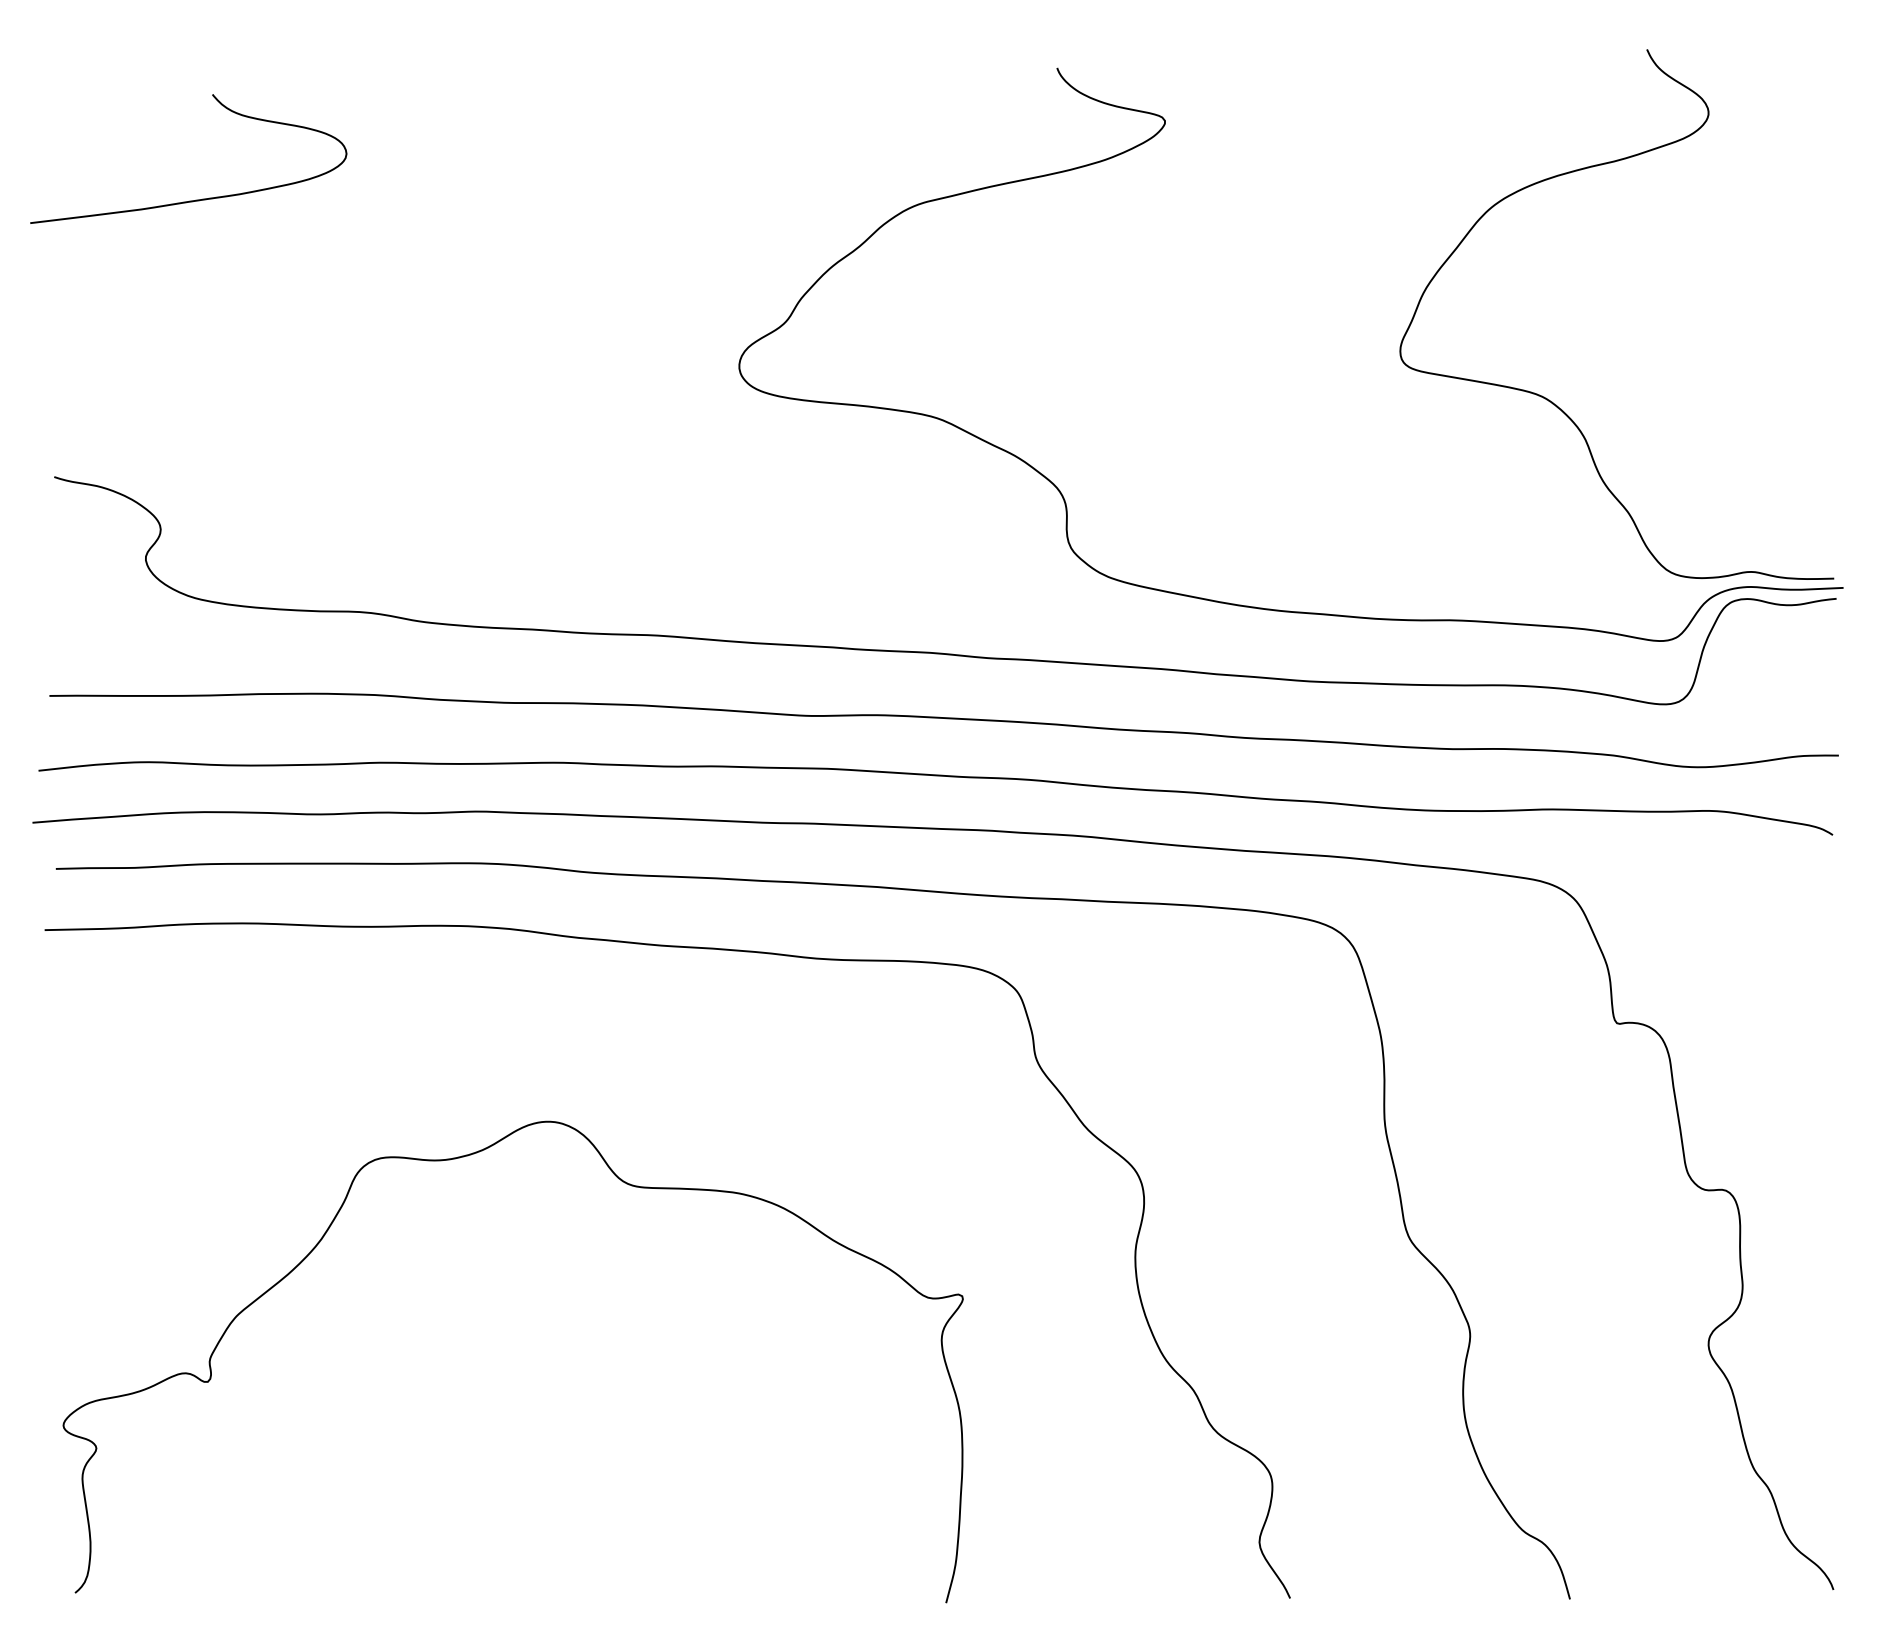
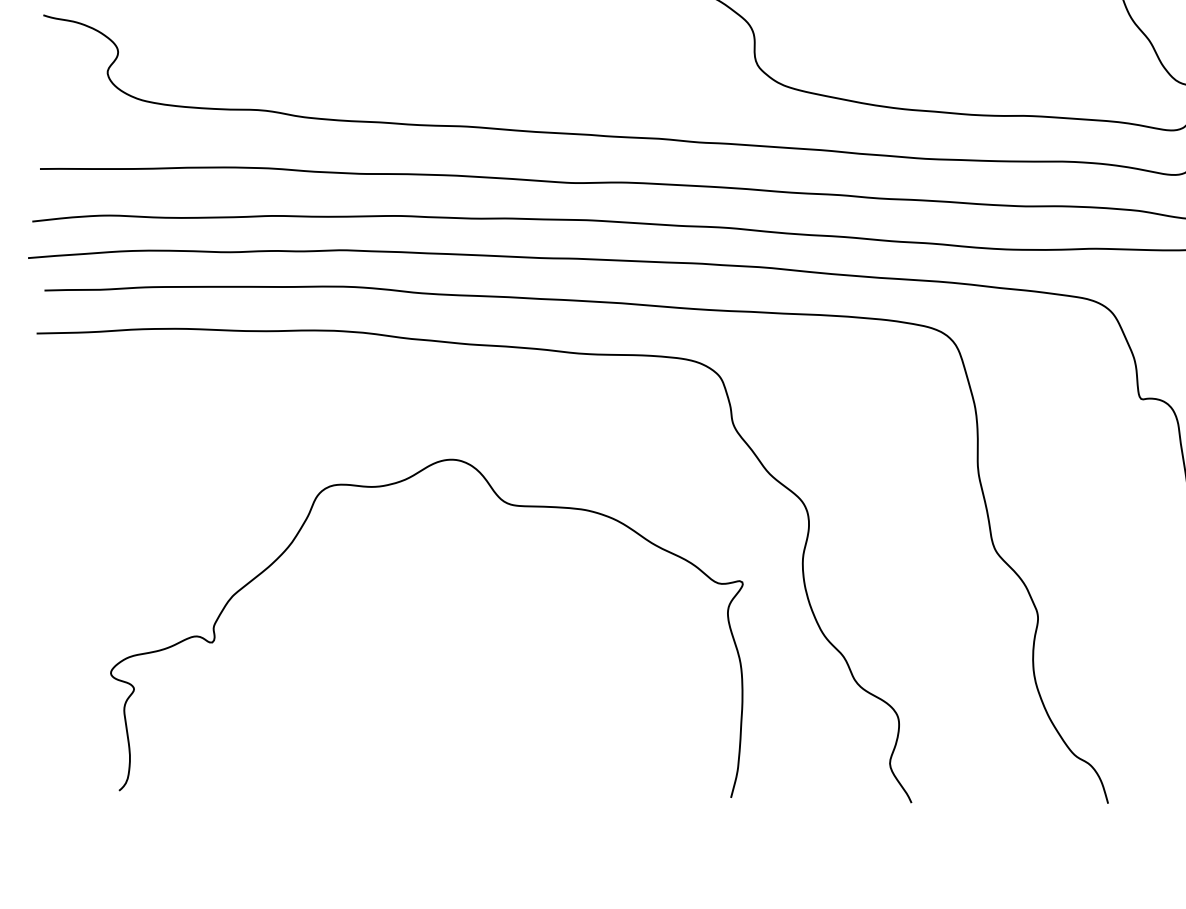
curve: (463, 1157) -> (391, 484), moved

